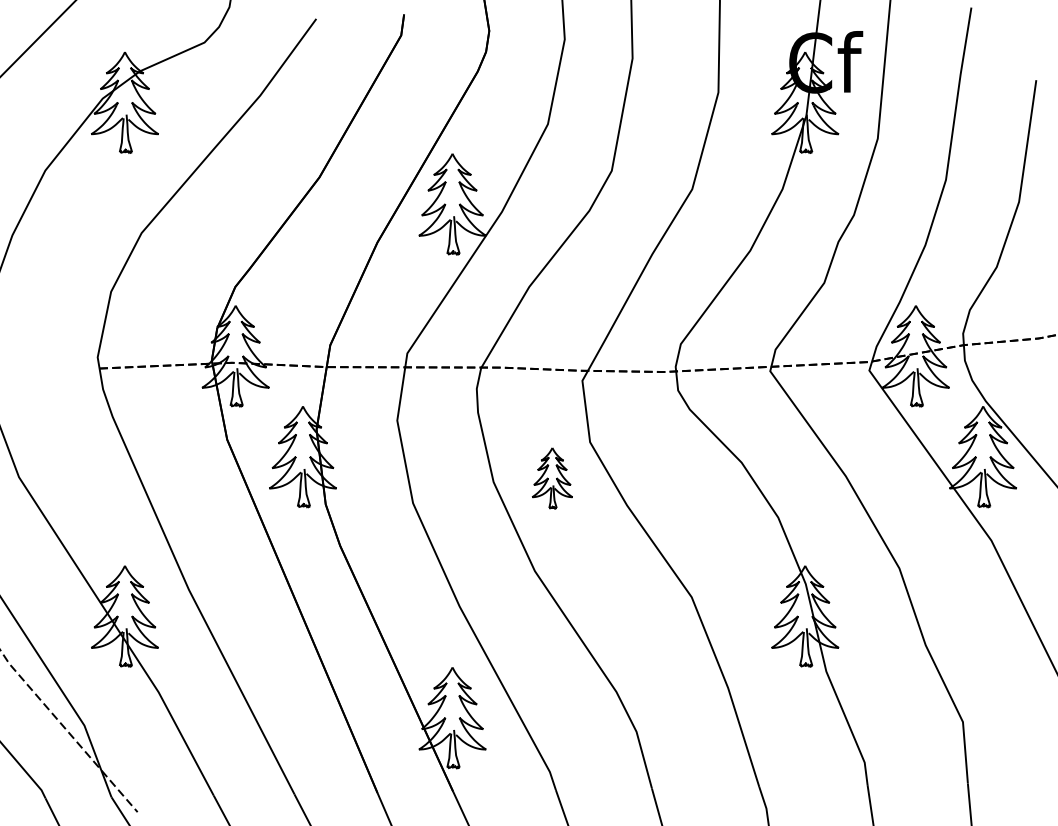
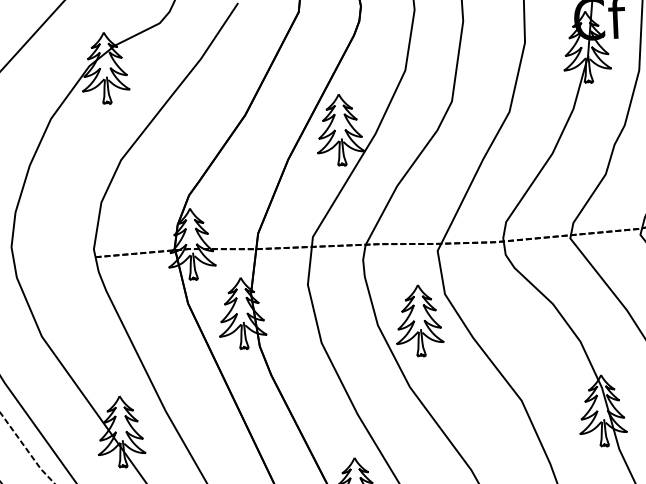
part: (552, 478) -> (419, 321), size x1.67

